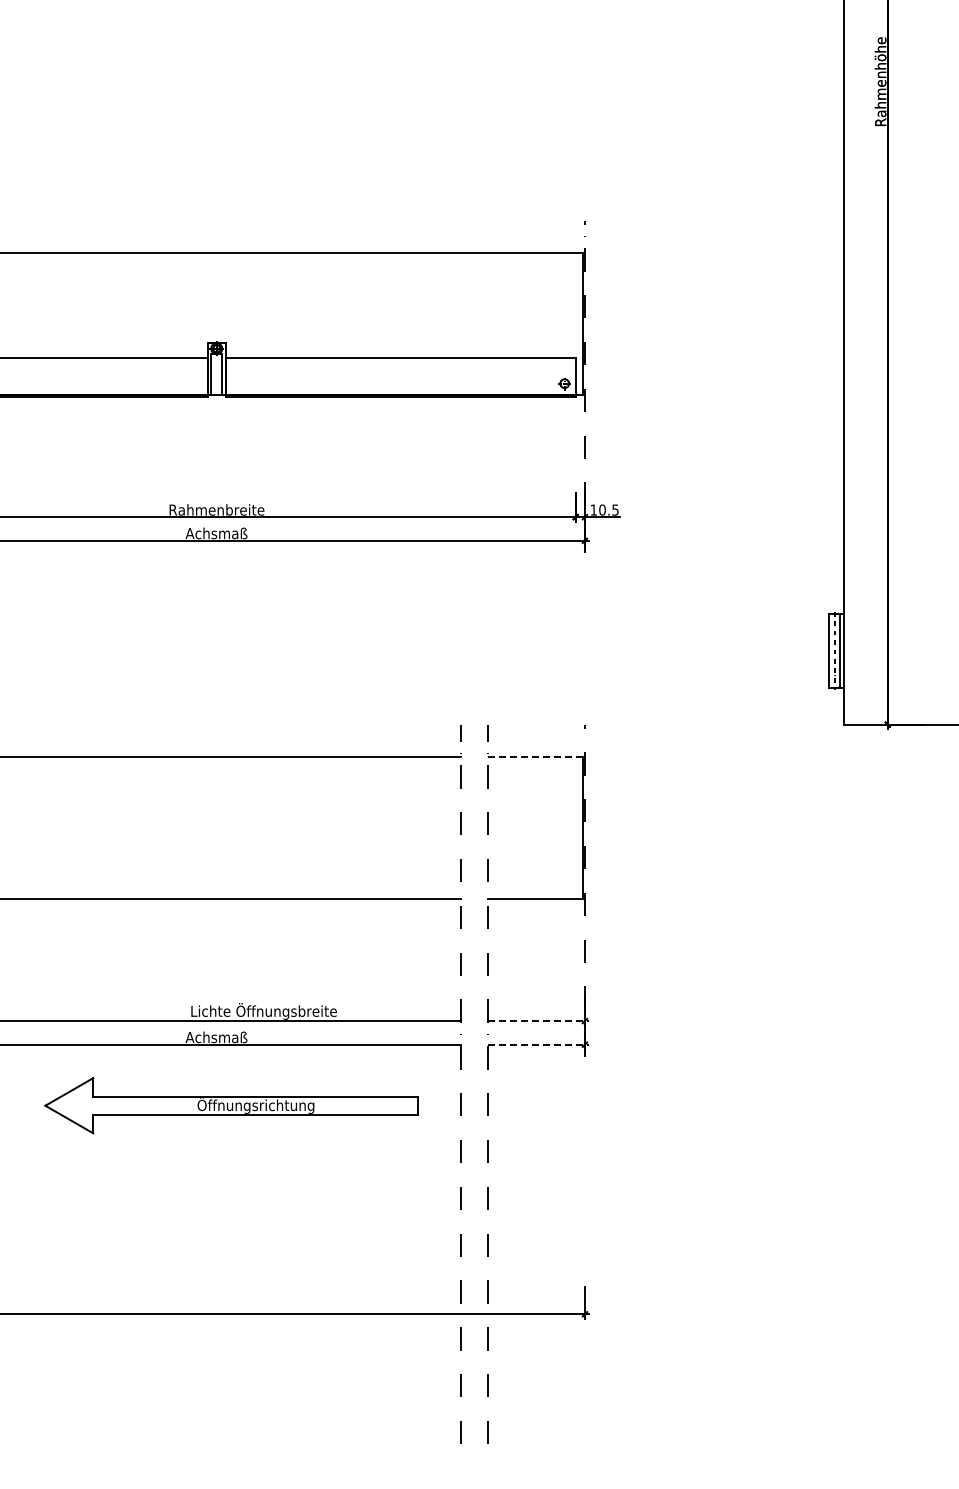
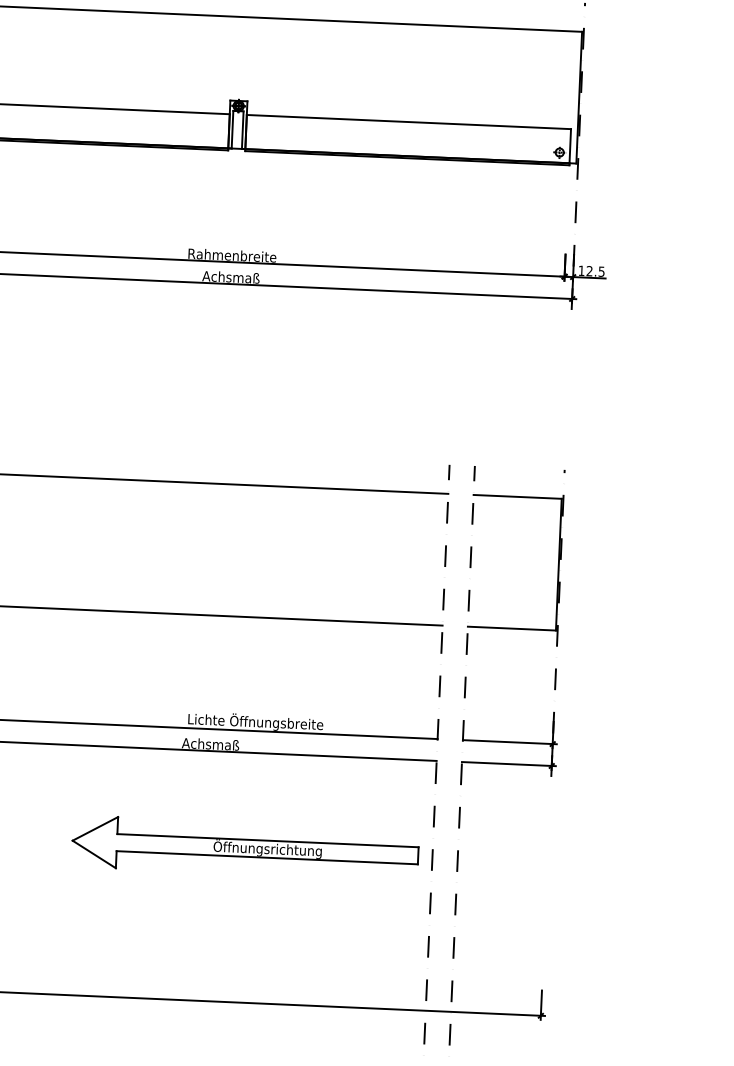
text: (602, 509) -> (589, 270), 10.5 -> 12.5
line: (535, 756) -> (517, 496), dashed -> solid
line: (538, 1021) -> (509, 742), dashed -> solid
line: (538, 1044) -> (508, 763), dashed -> solid
part: (231, 1105) -> (245, 848), moved

